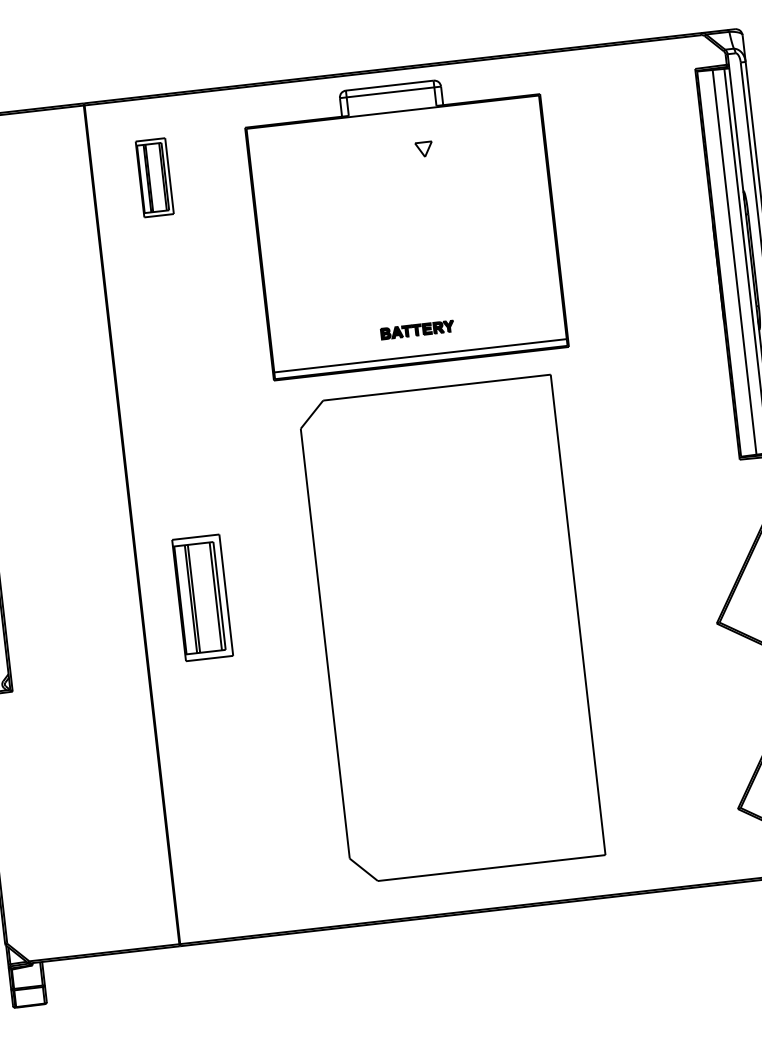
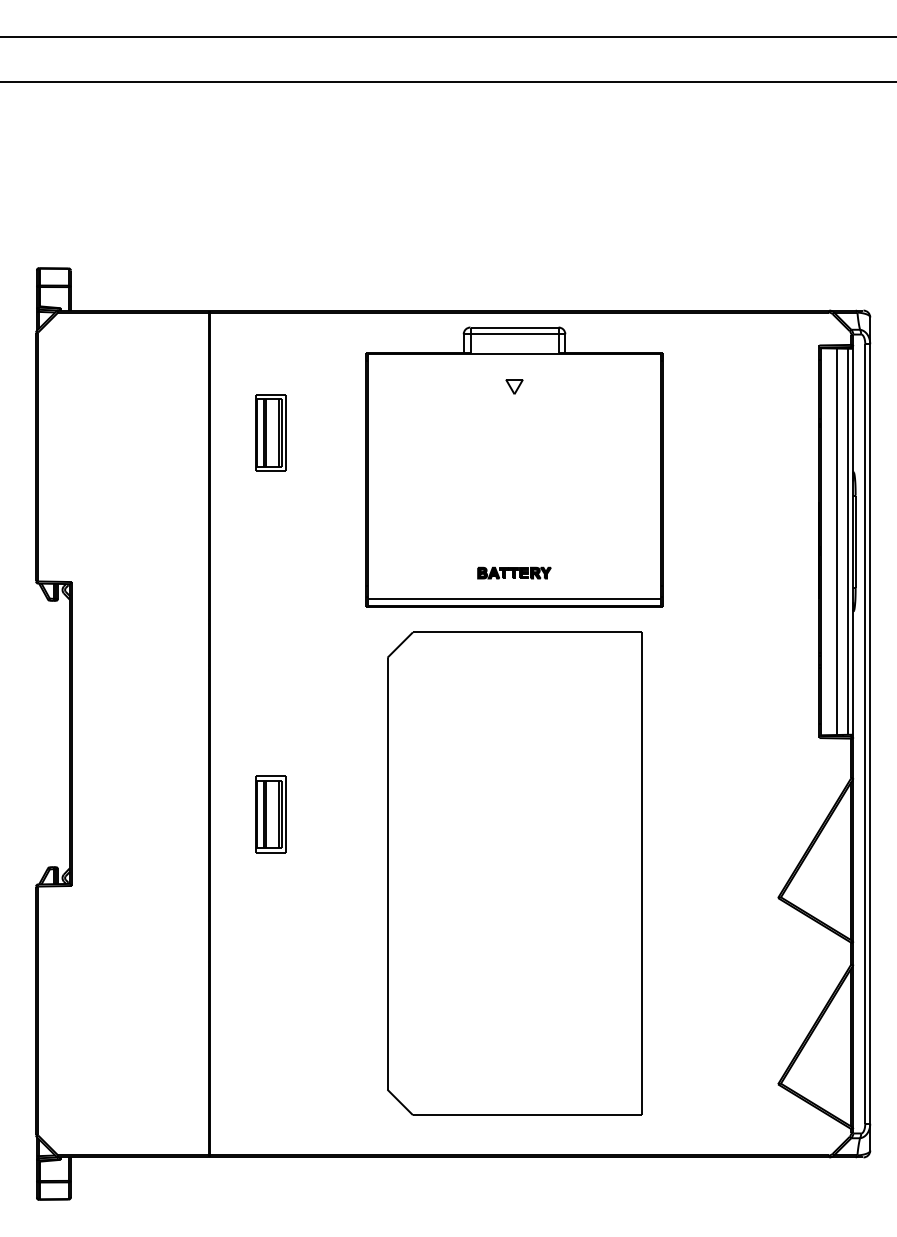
part: (424, 149) -> (514, 386), moved
part: (154, 177) -> (270, 432), moved
part: (202, 597) -> (270, 814), size x0.62

